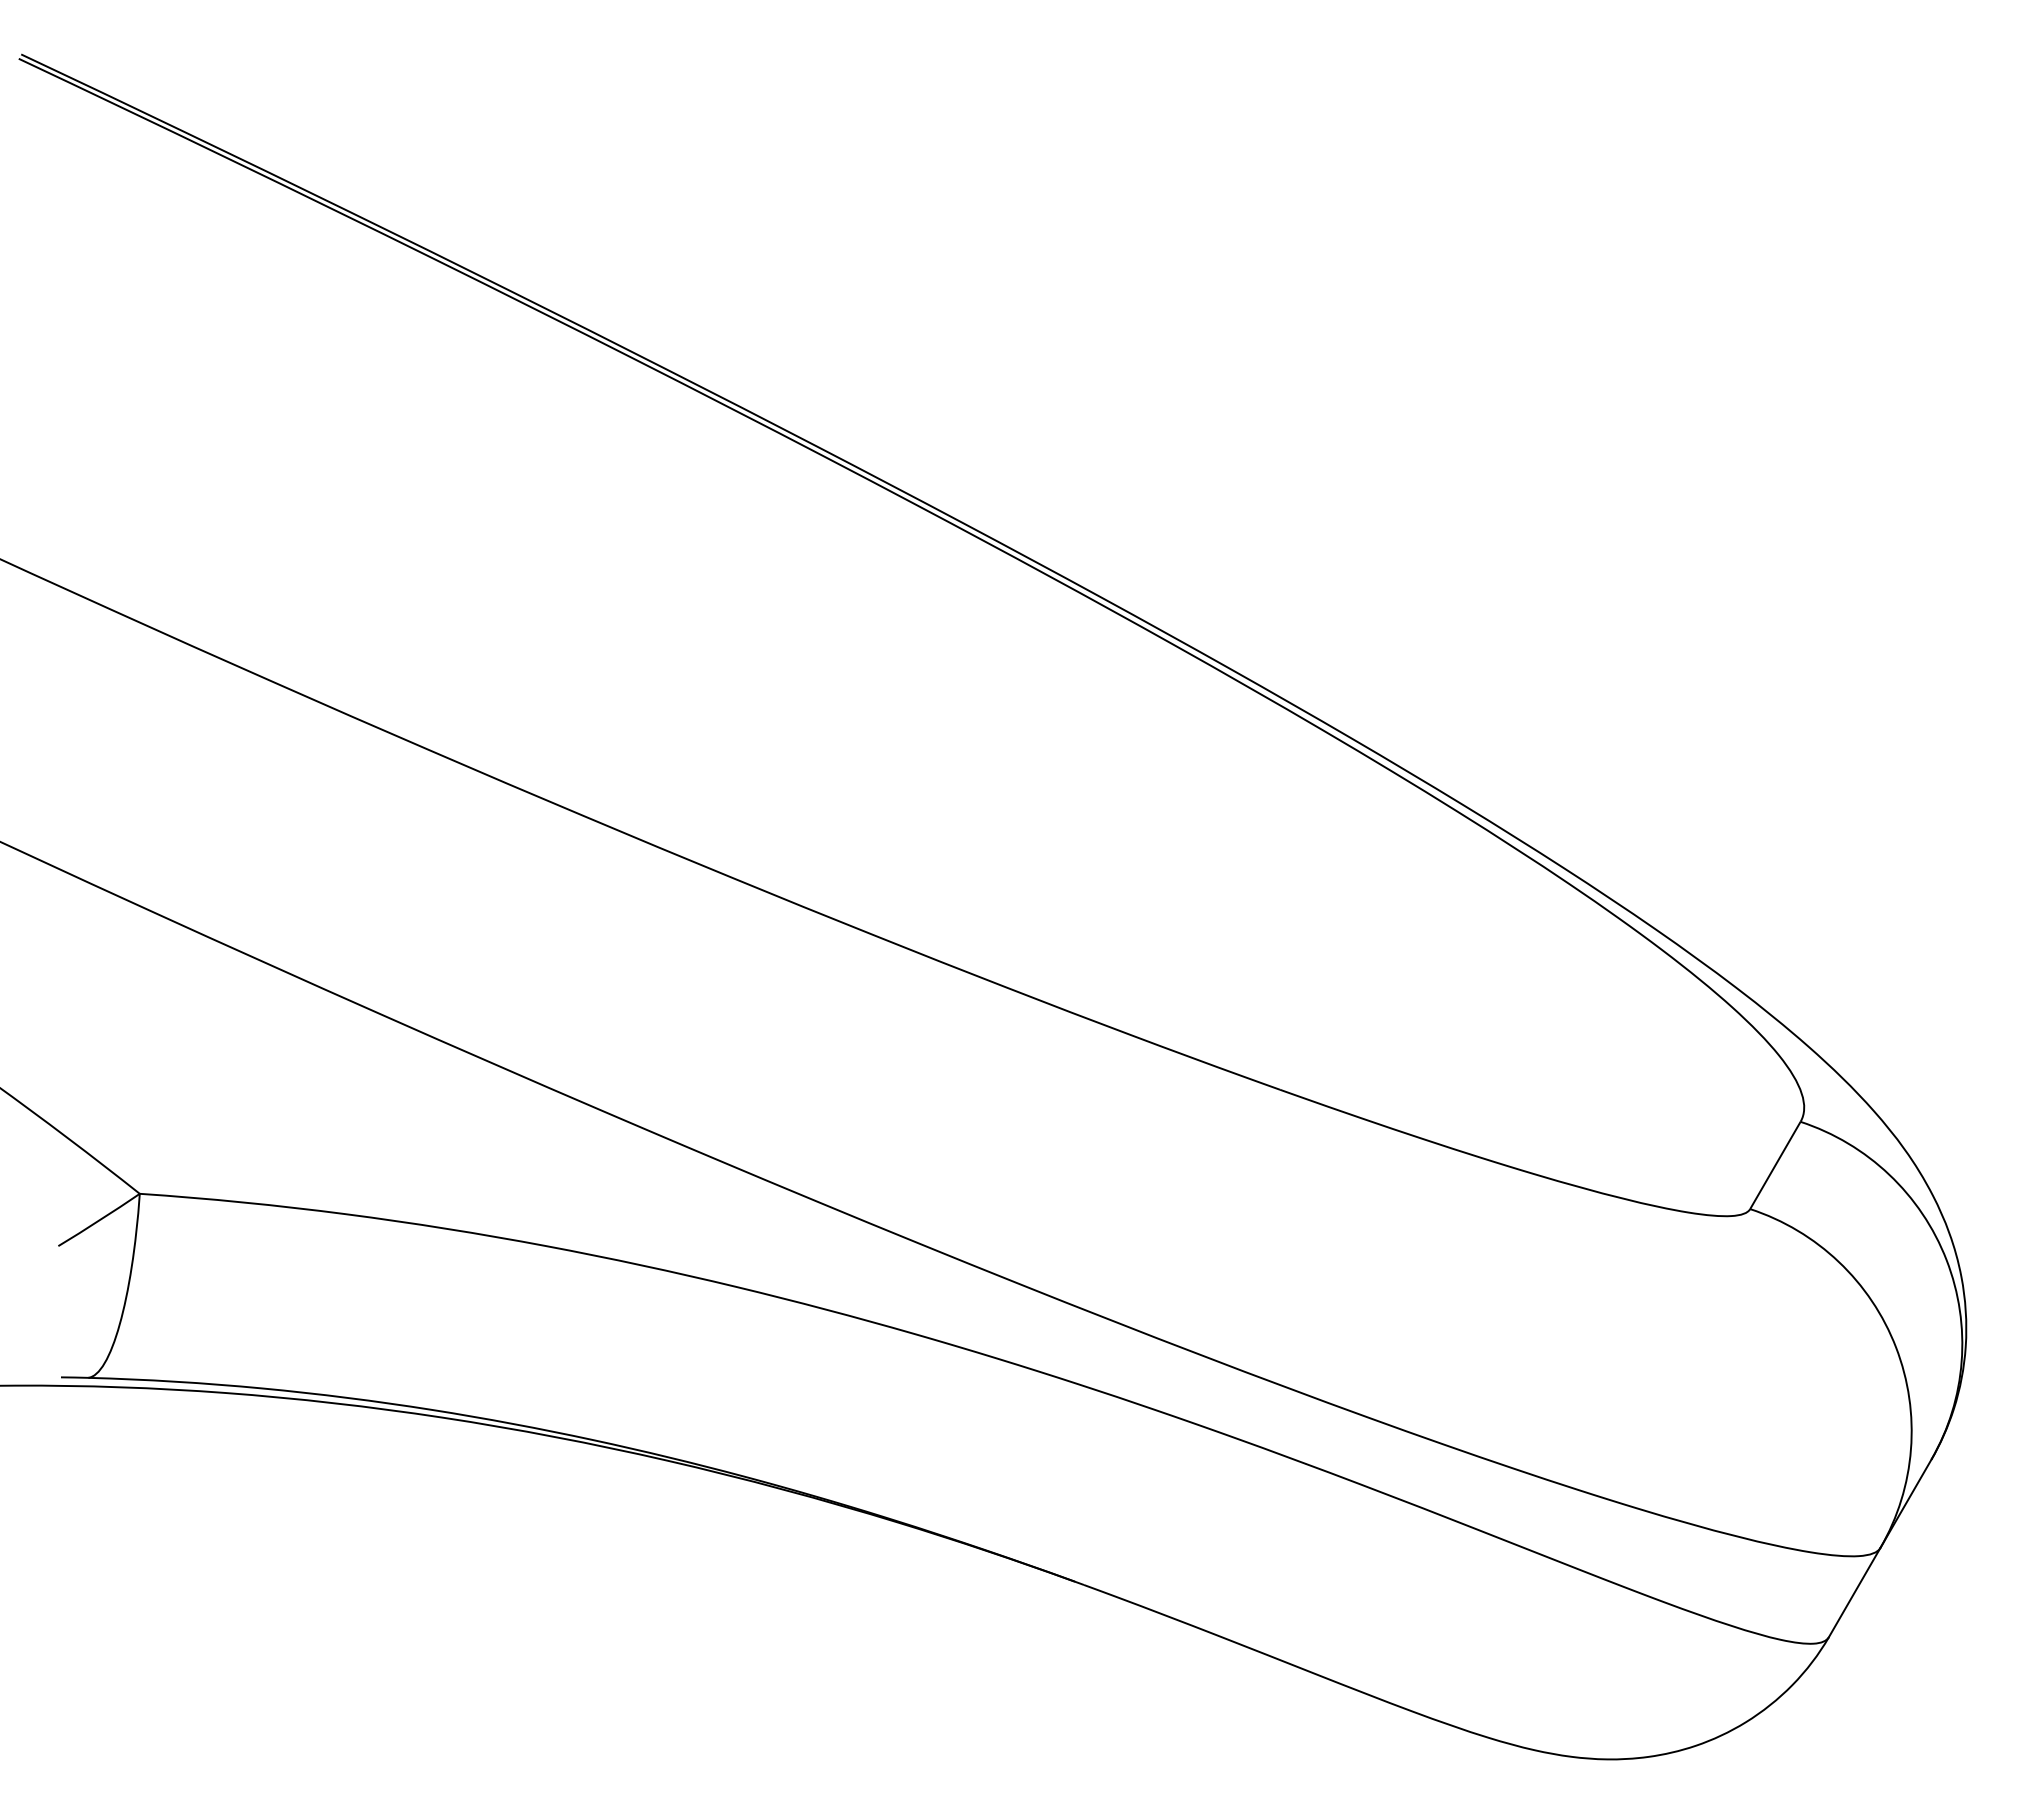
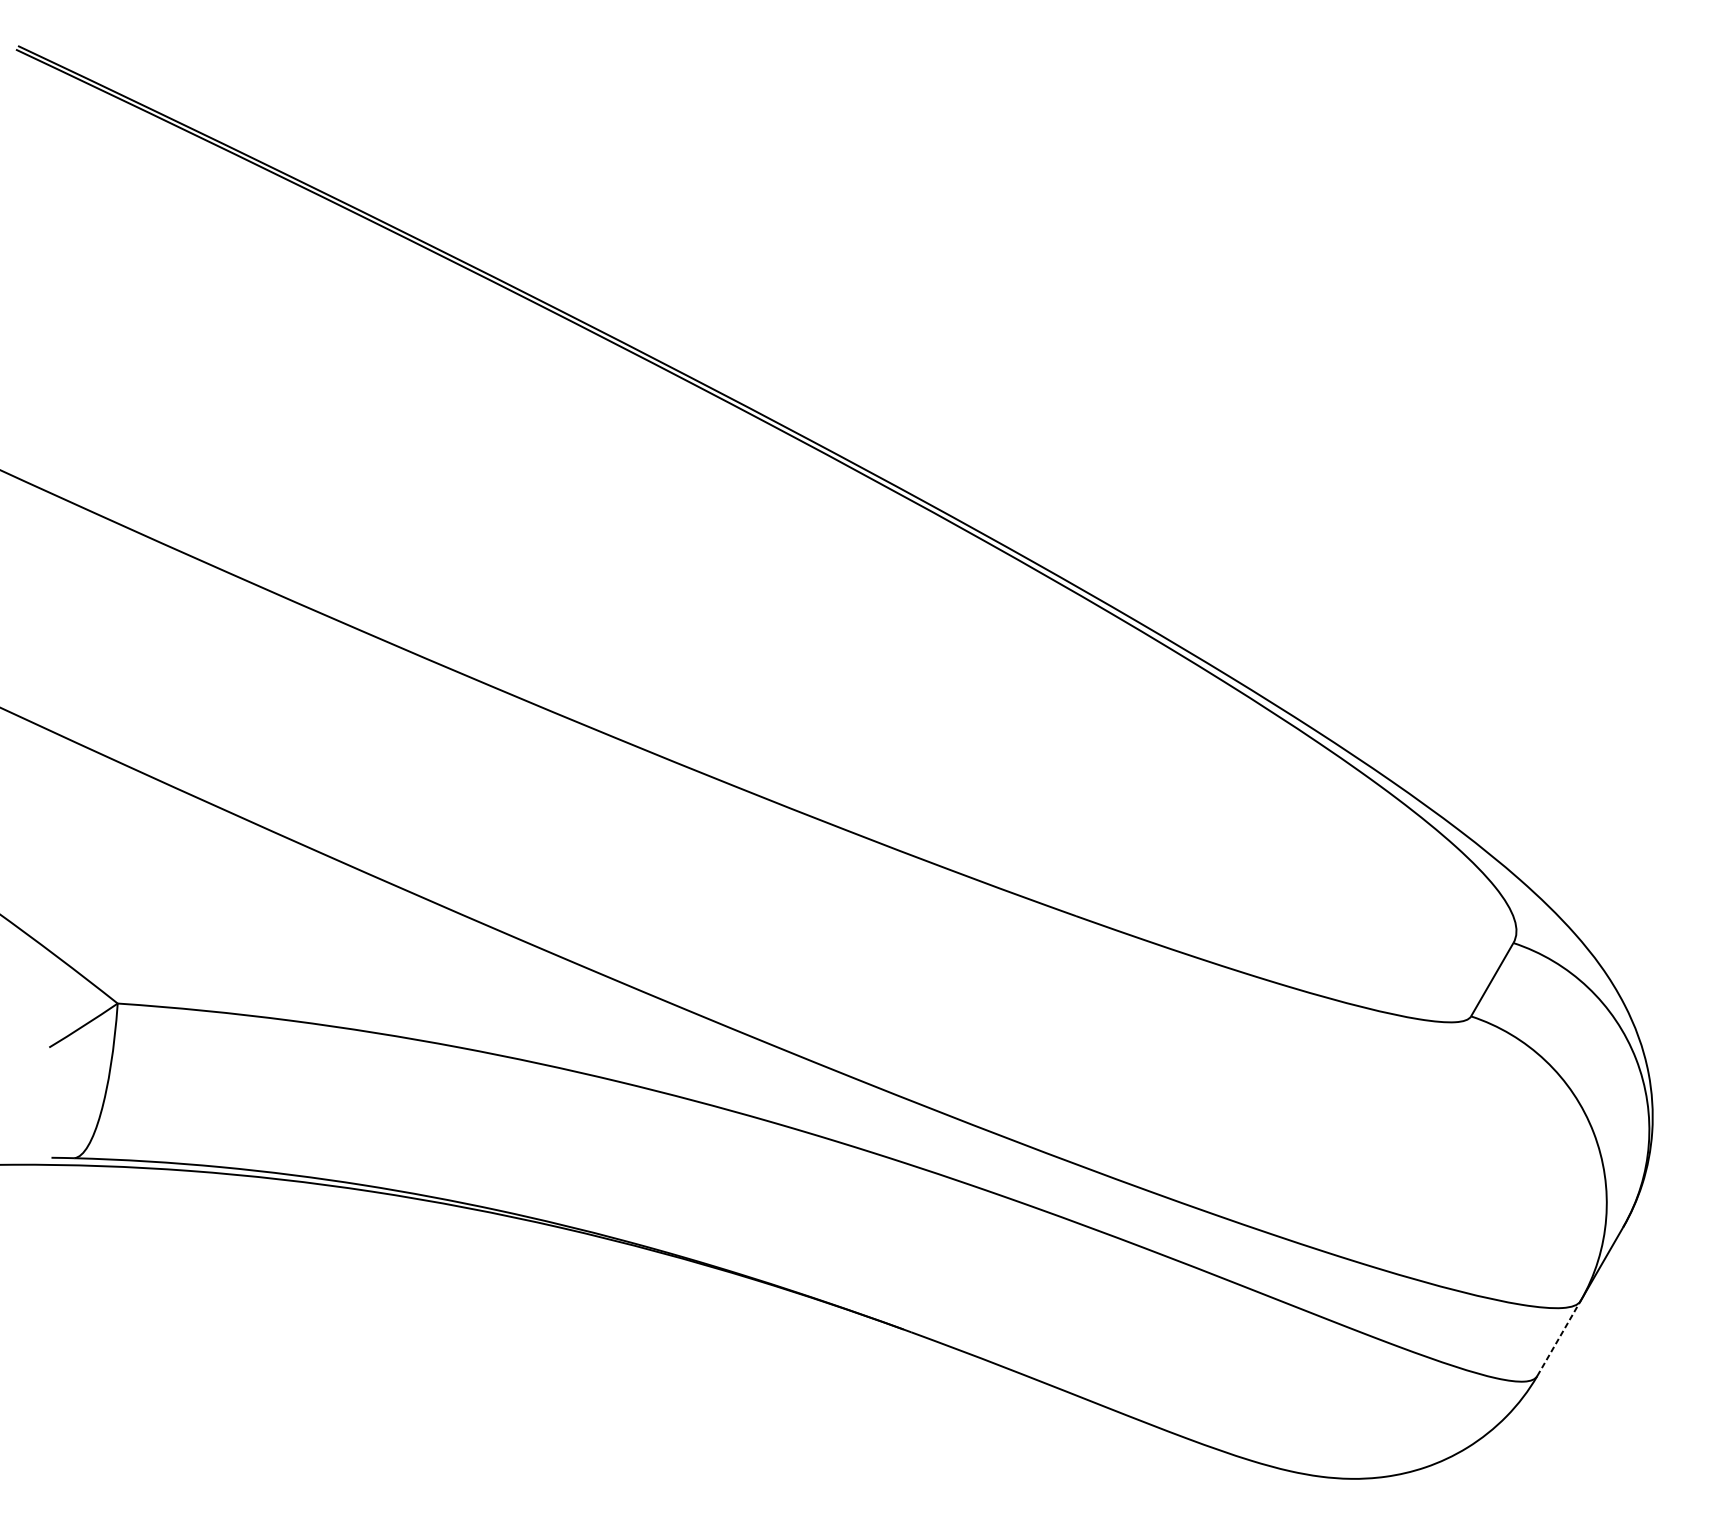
line: (1854, 1592) -> (1558, 1338), solid -> dashed

